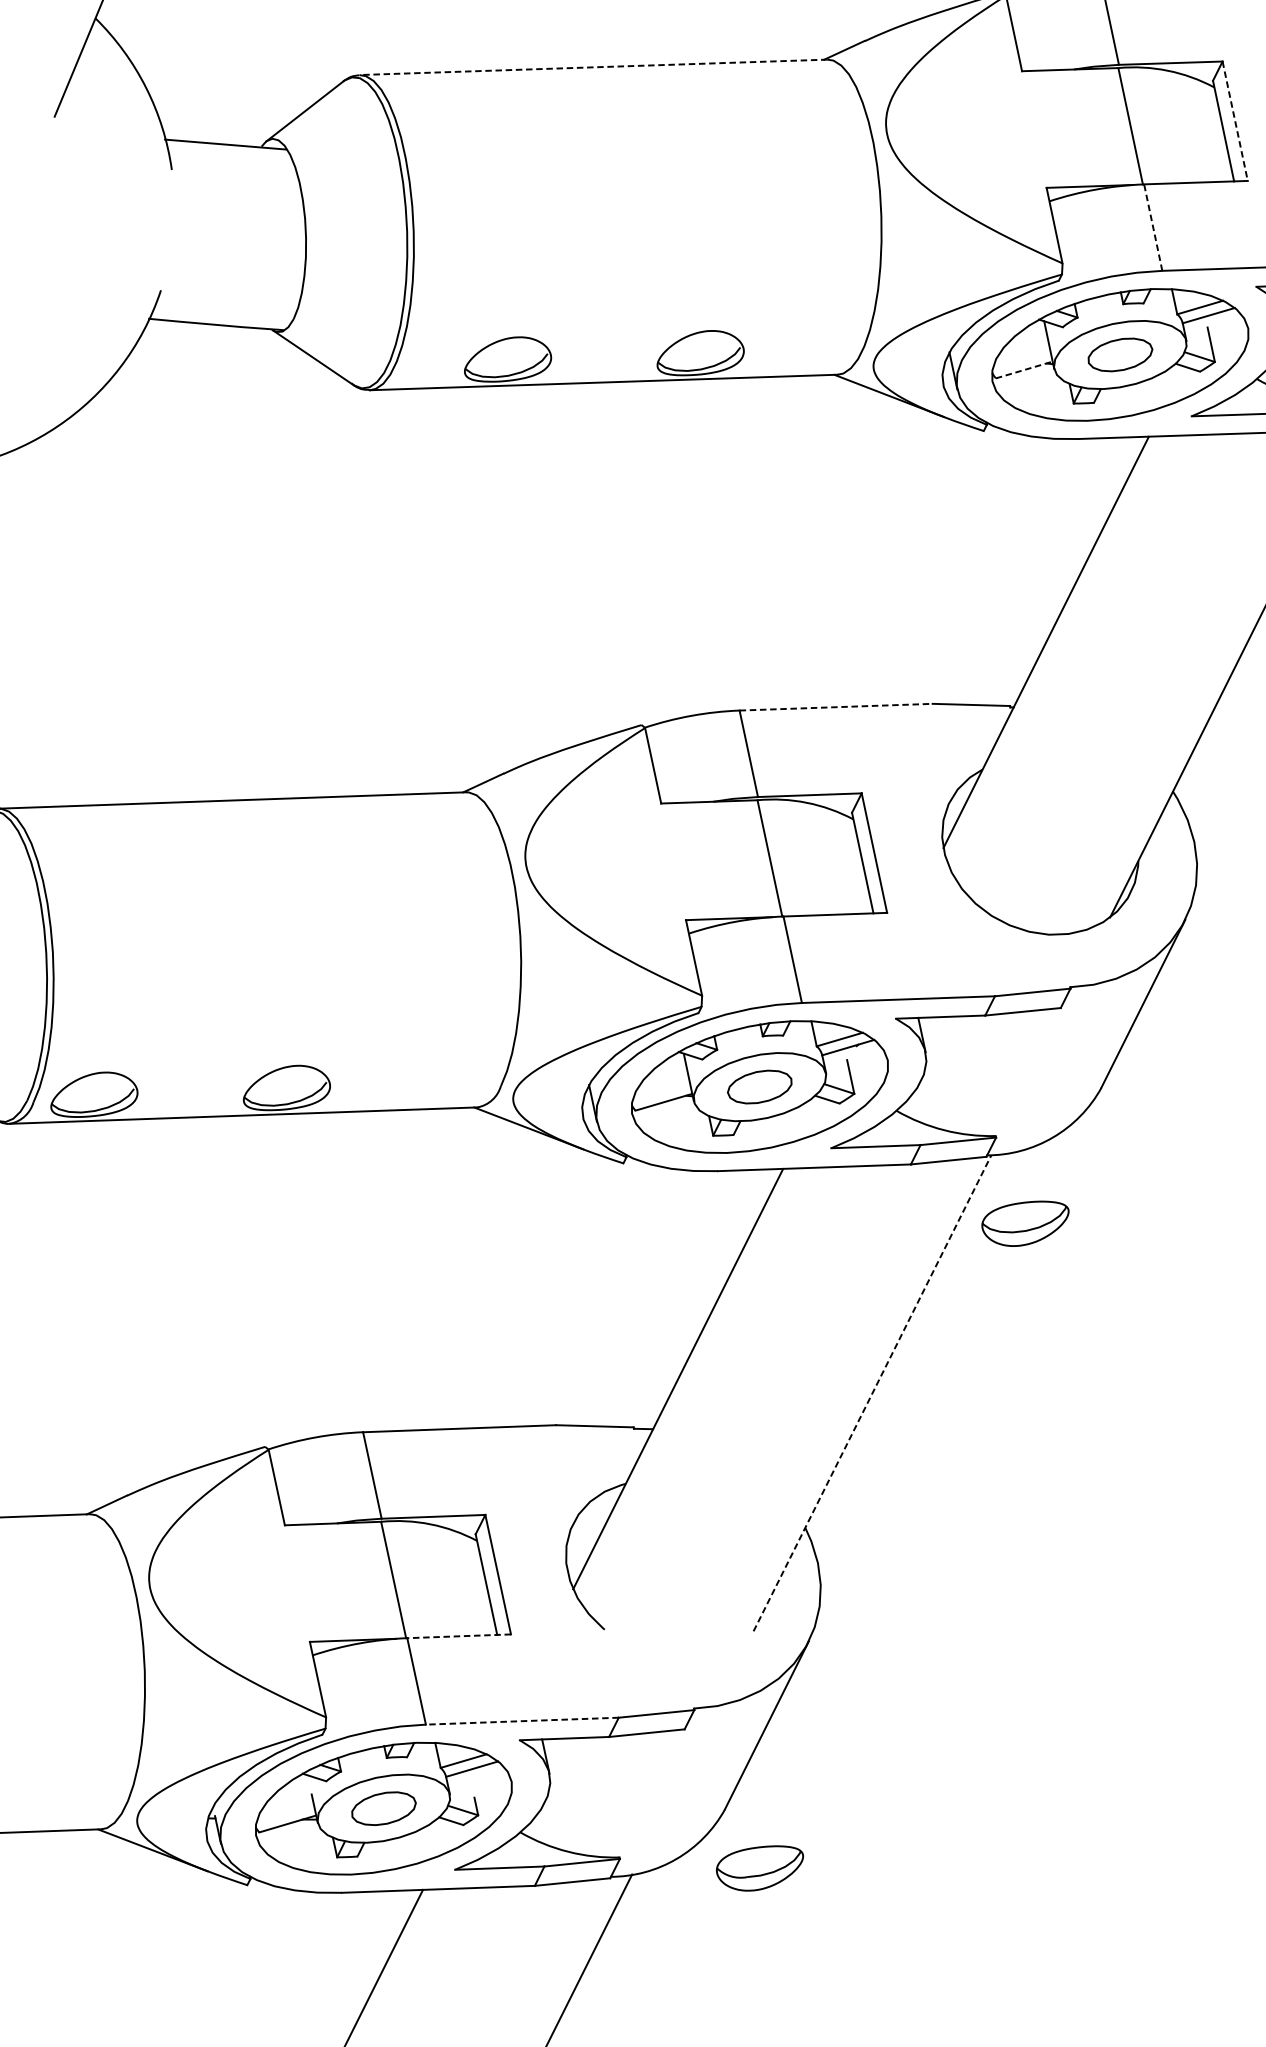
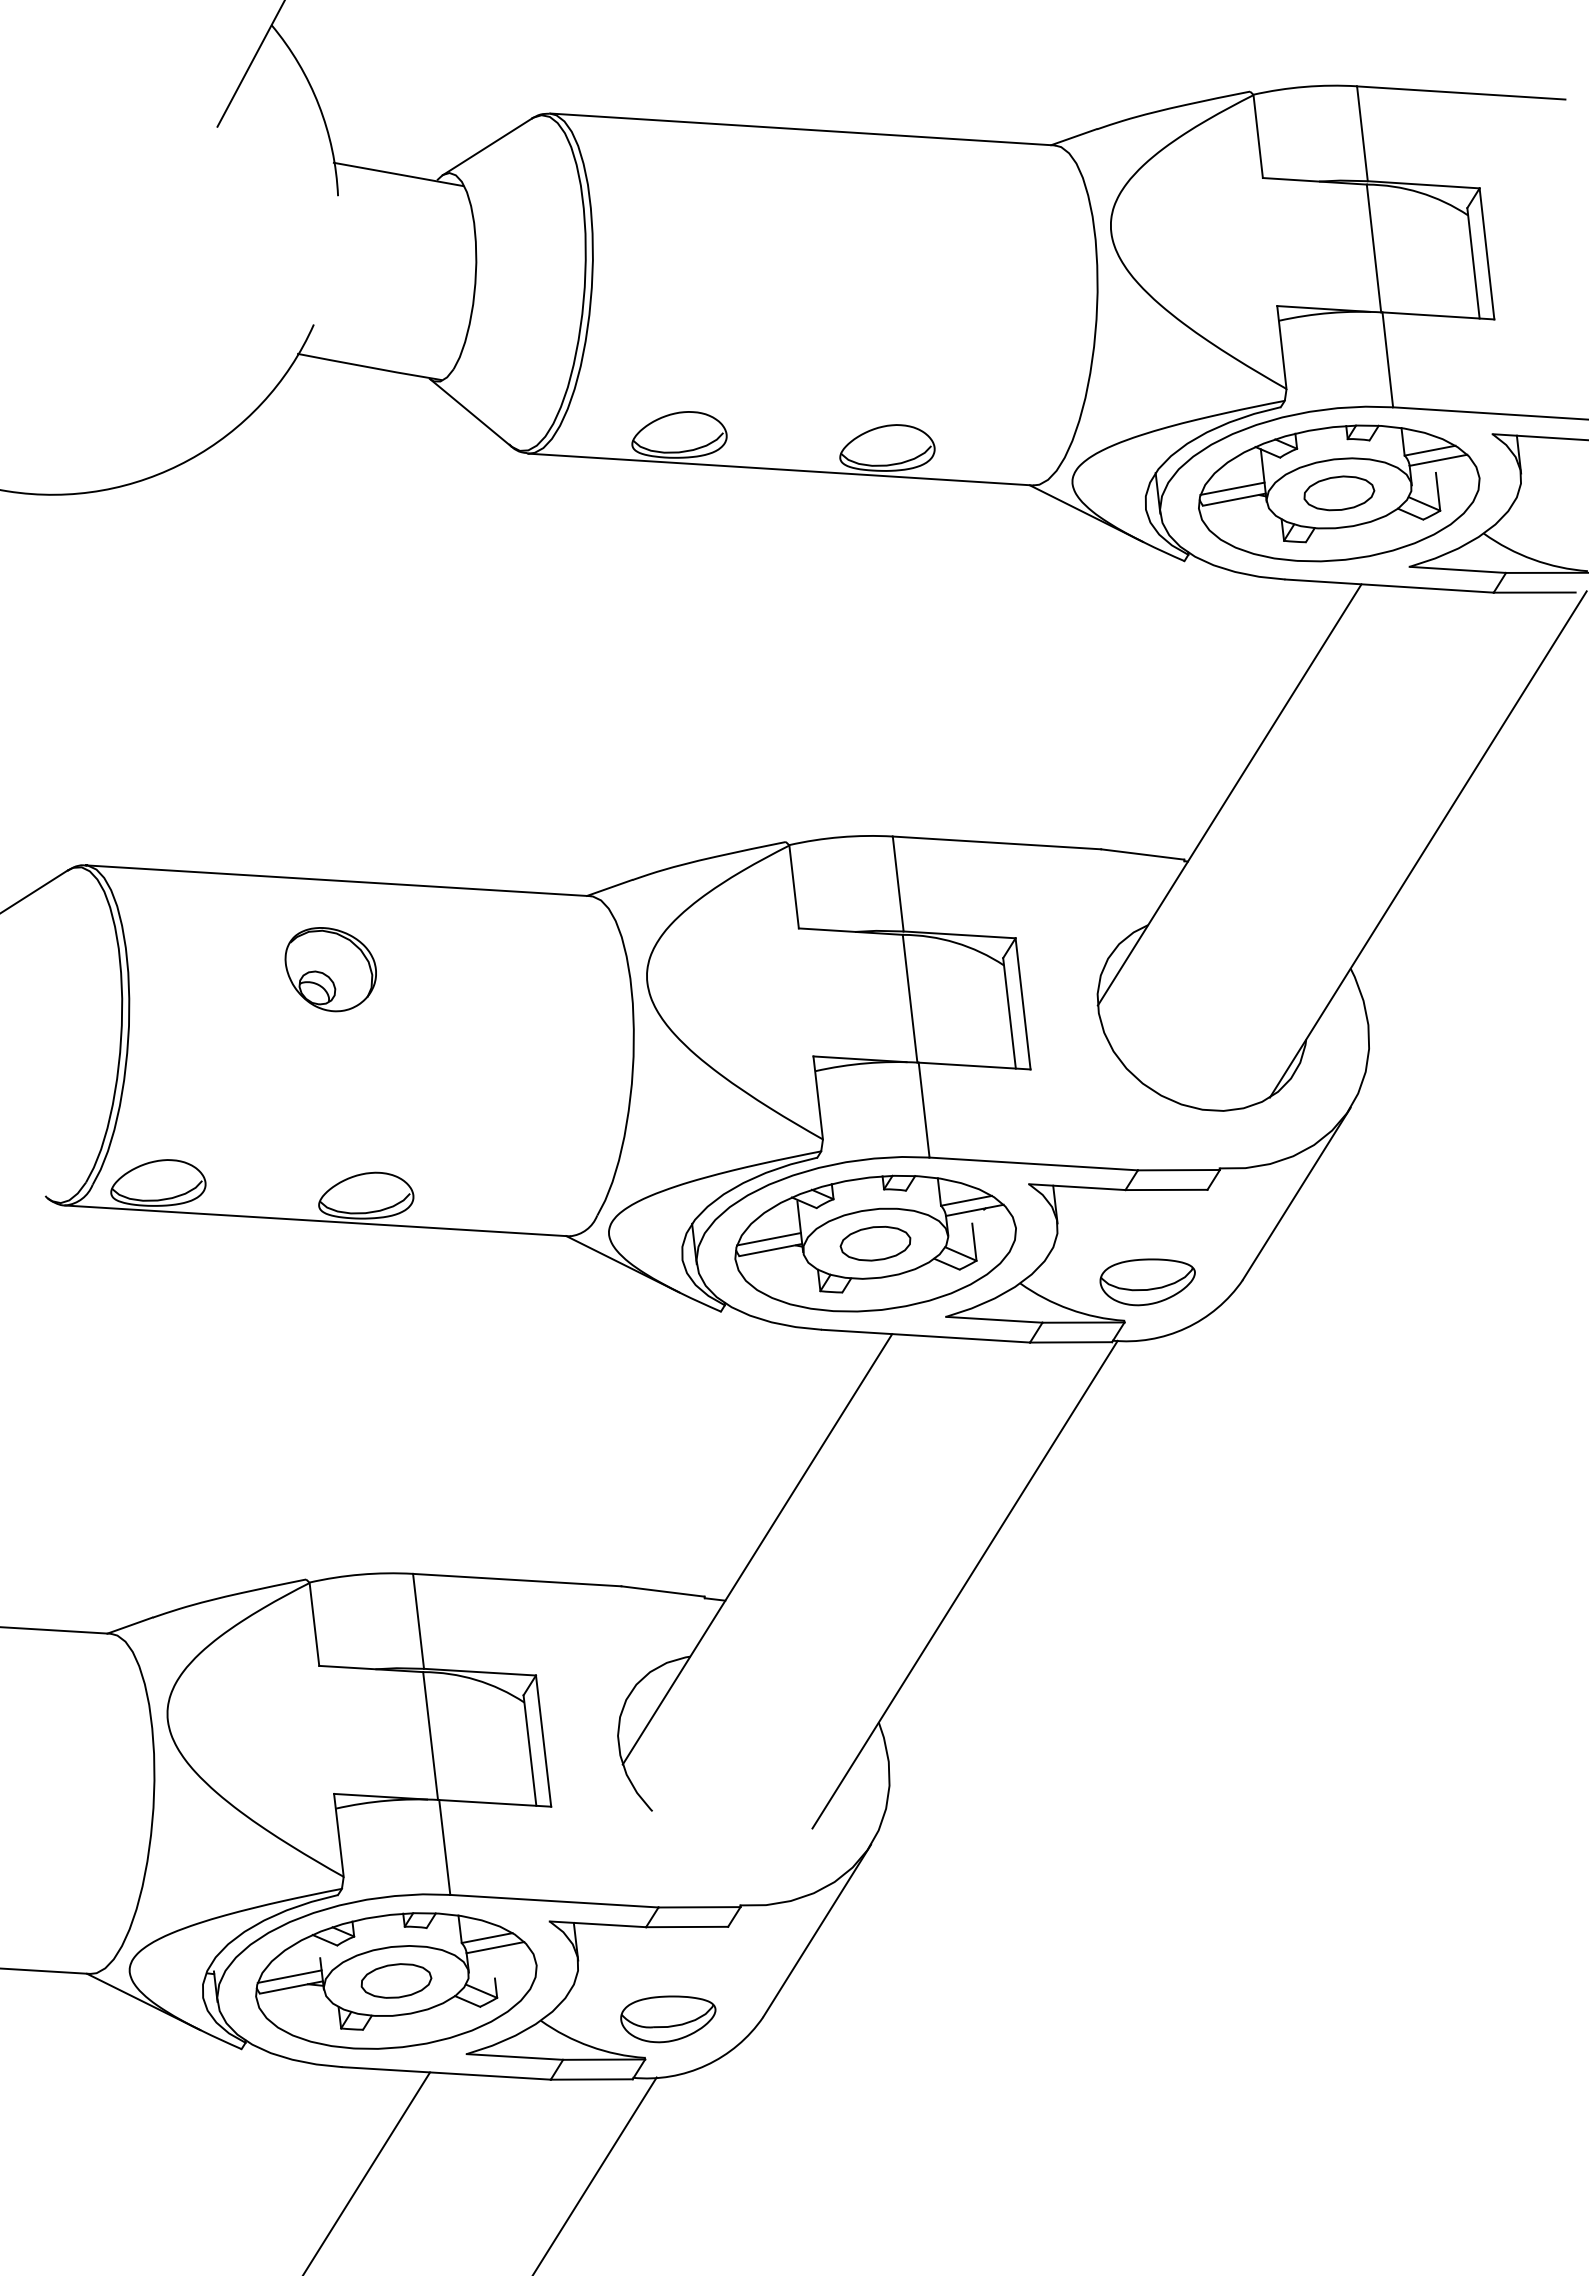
line: (593, 67) -> (802, 129), dashed -> solid
line: (1235, 120) -> (1487, 253), dashed -> solid
line: (1152, 227) -> (1387, 359), dashed -> solid
line: (1021, 359) -> (1232, 488), added
line: (1024, 369) -> (1234, 499), dashed -> solid
line: (836, 706) -> (997, 842), dashed -> solid
part: (233, 882) -> (330, 969), added
line: (660, 1092) -> (768, 1239), added
part: (1025, 1223) -> (1147, 1282), moved
line: (872, 1393) -> (965, 1584), dashed -> solid
line: (458, 1636) -> (494, 1803), dashed -> solid
line: (521, 1721) -> (553, 1901), dashed -> solid
line: (285, 1814) -> (289, 1976), added
part: (760, 1868) -> (668, 2019), moved

